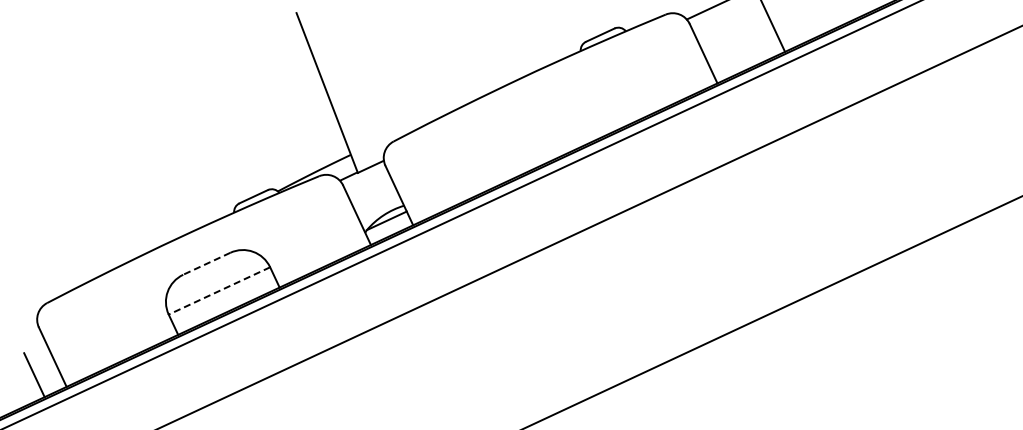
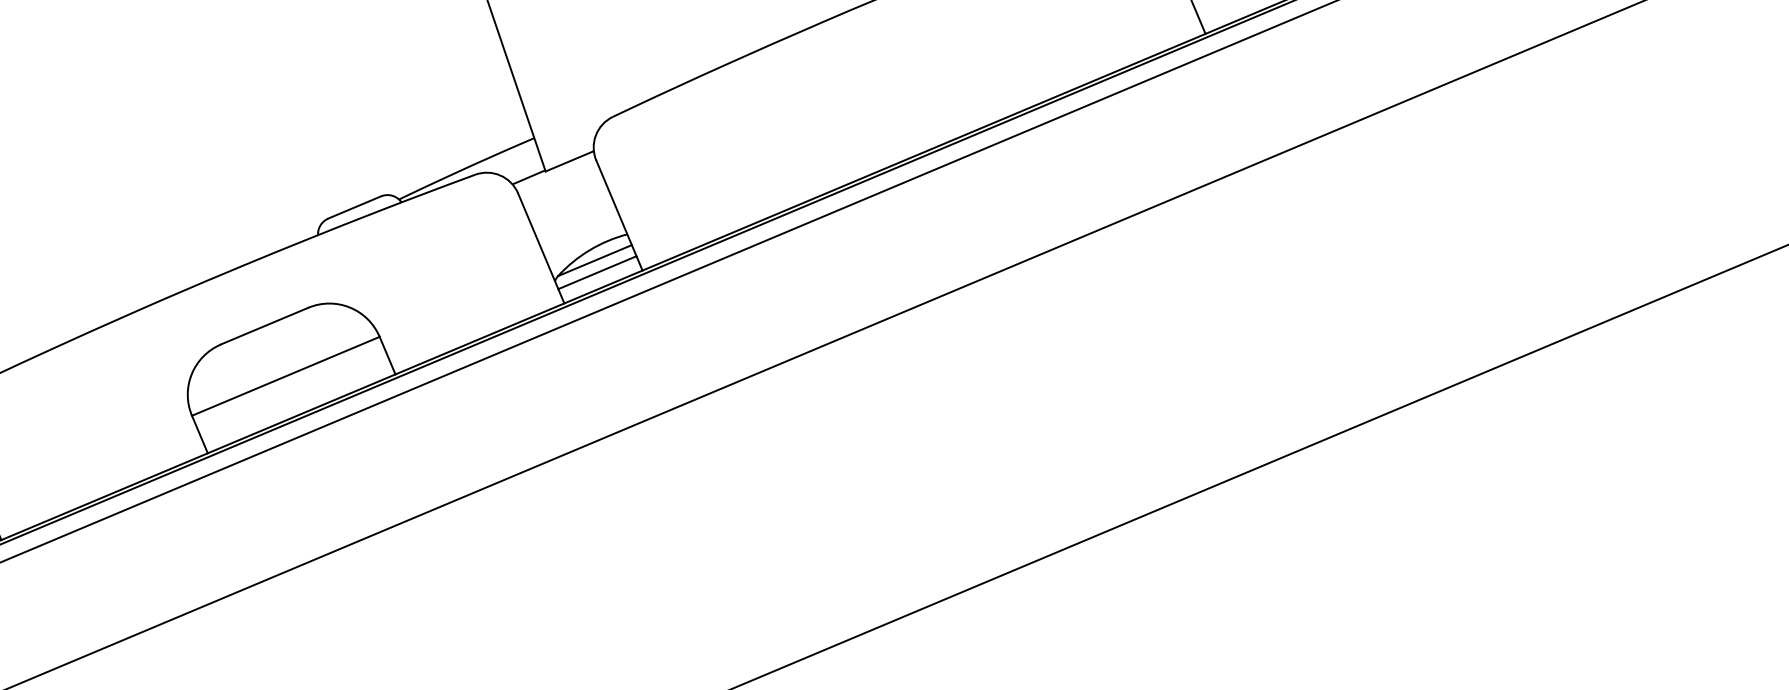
line: (388, 227) -> (597, 272), added
line: (206, 263) -> (264, 325), dashed -> solid
line: (219, 290) -> (285, 375), dashed -> solid

